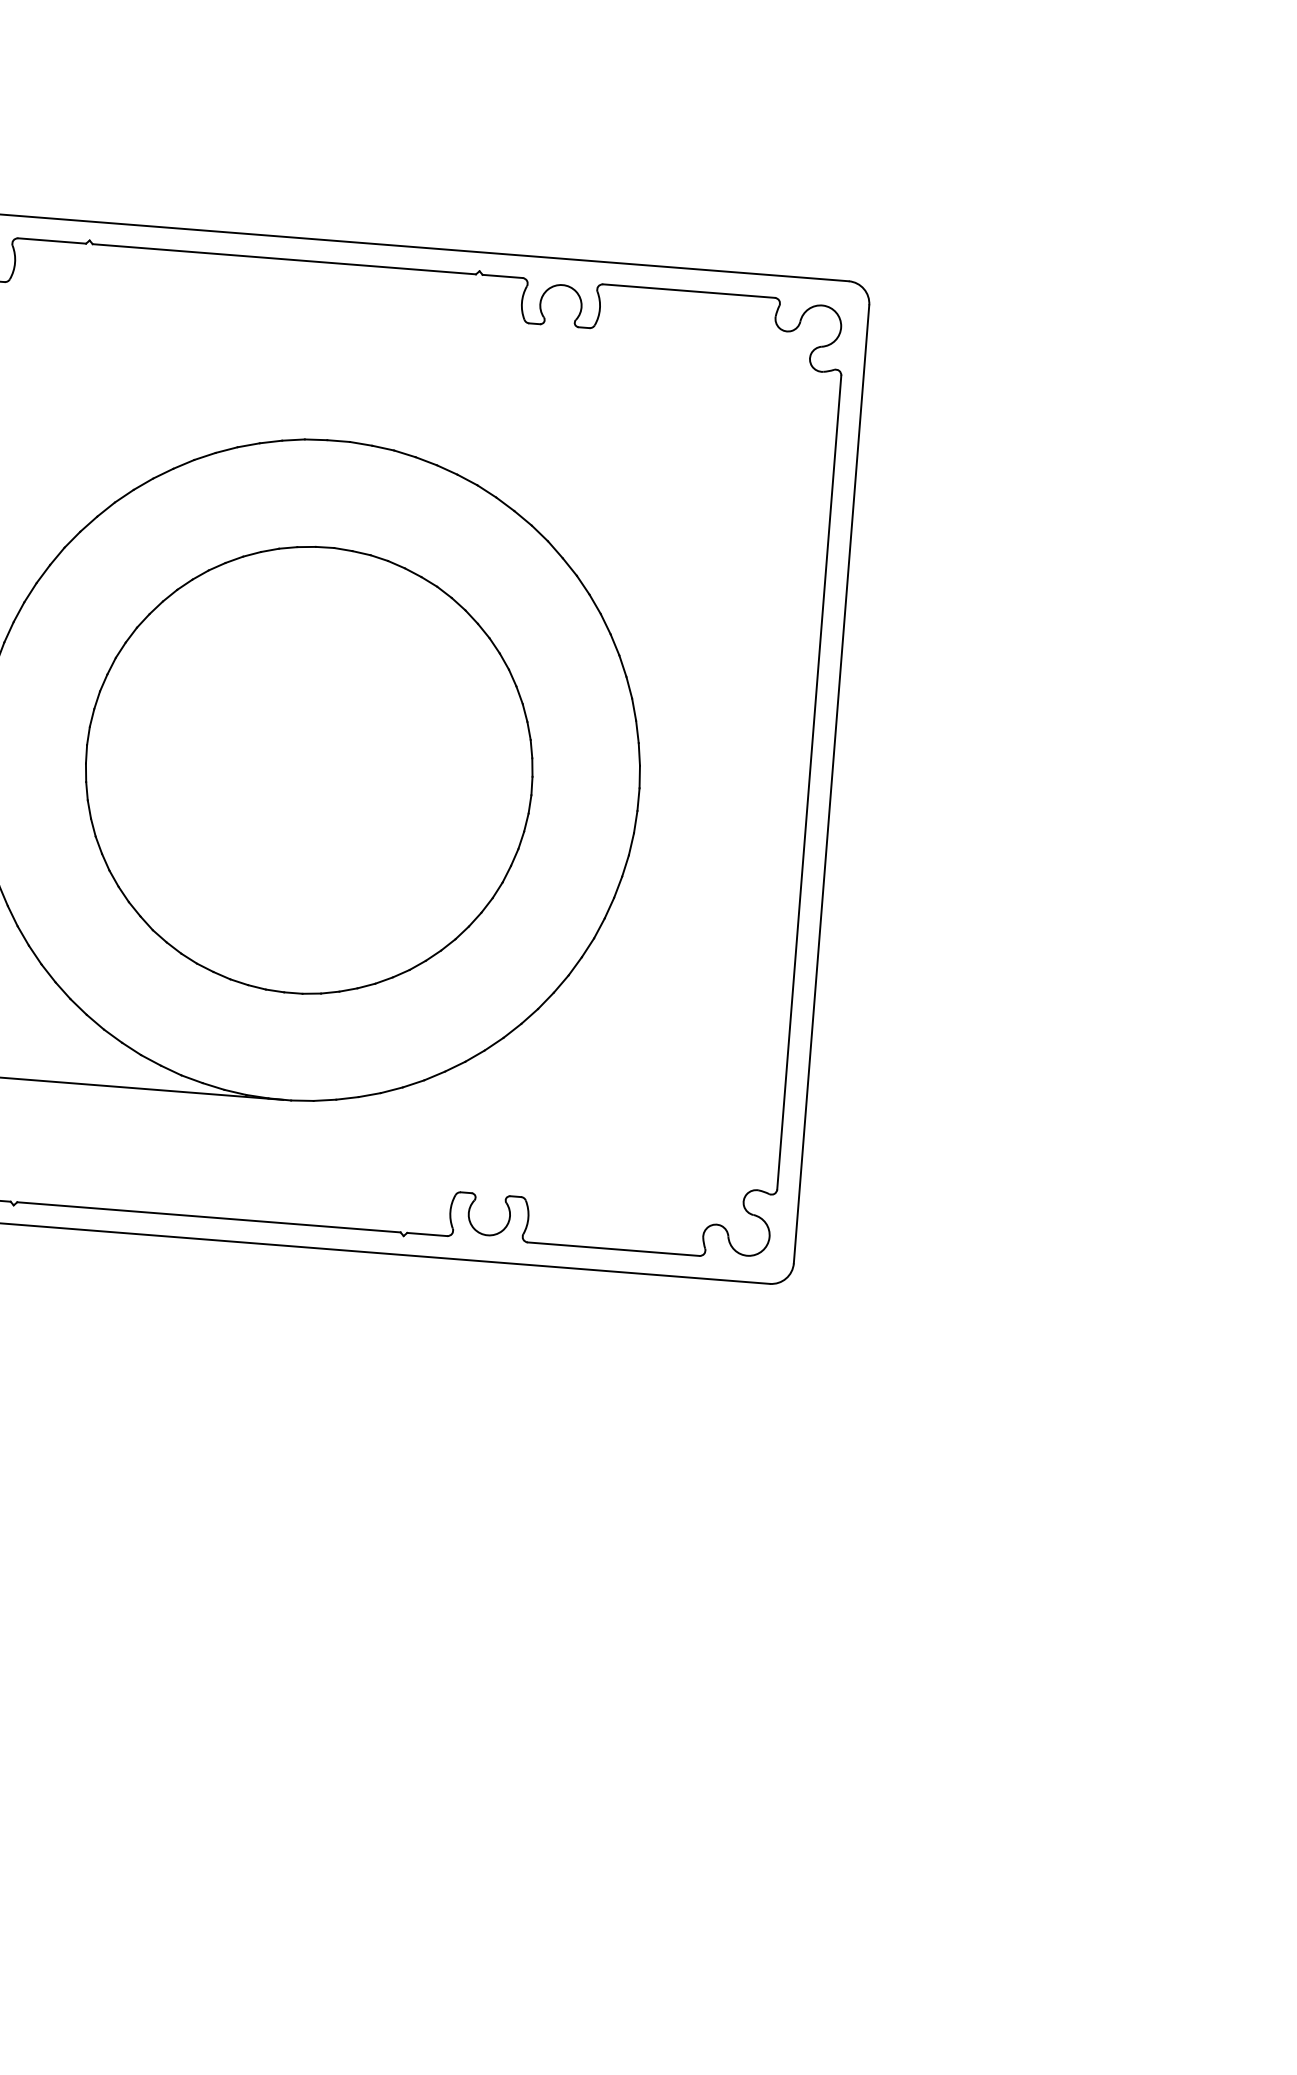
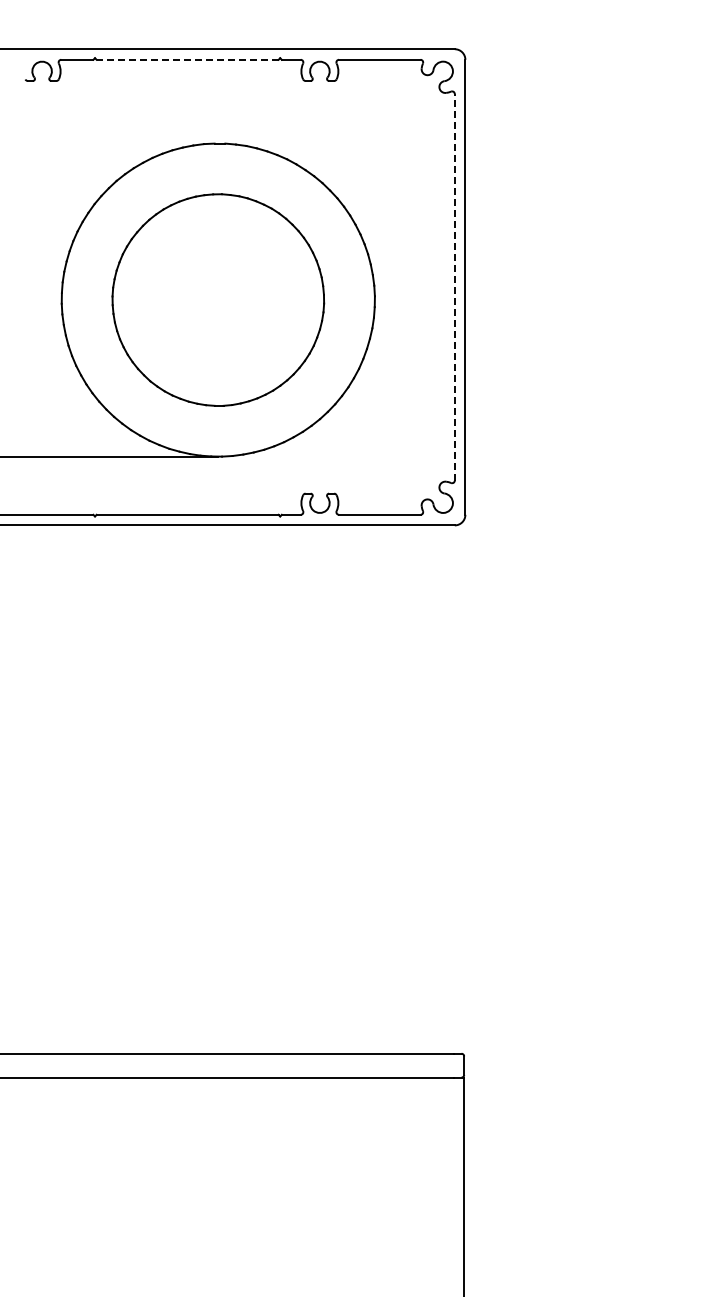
line: (284, 258) -> (187, 59), solid -> dashed
line: (808, 780) -> (454, 286), solid -> dashed

